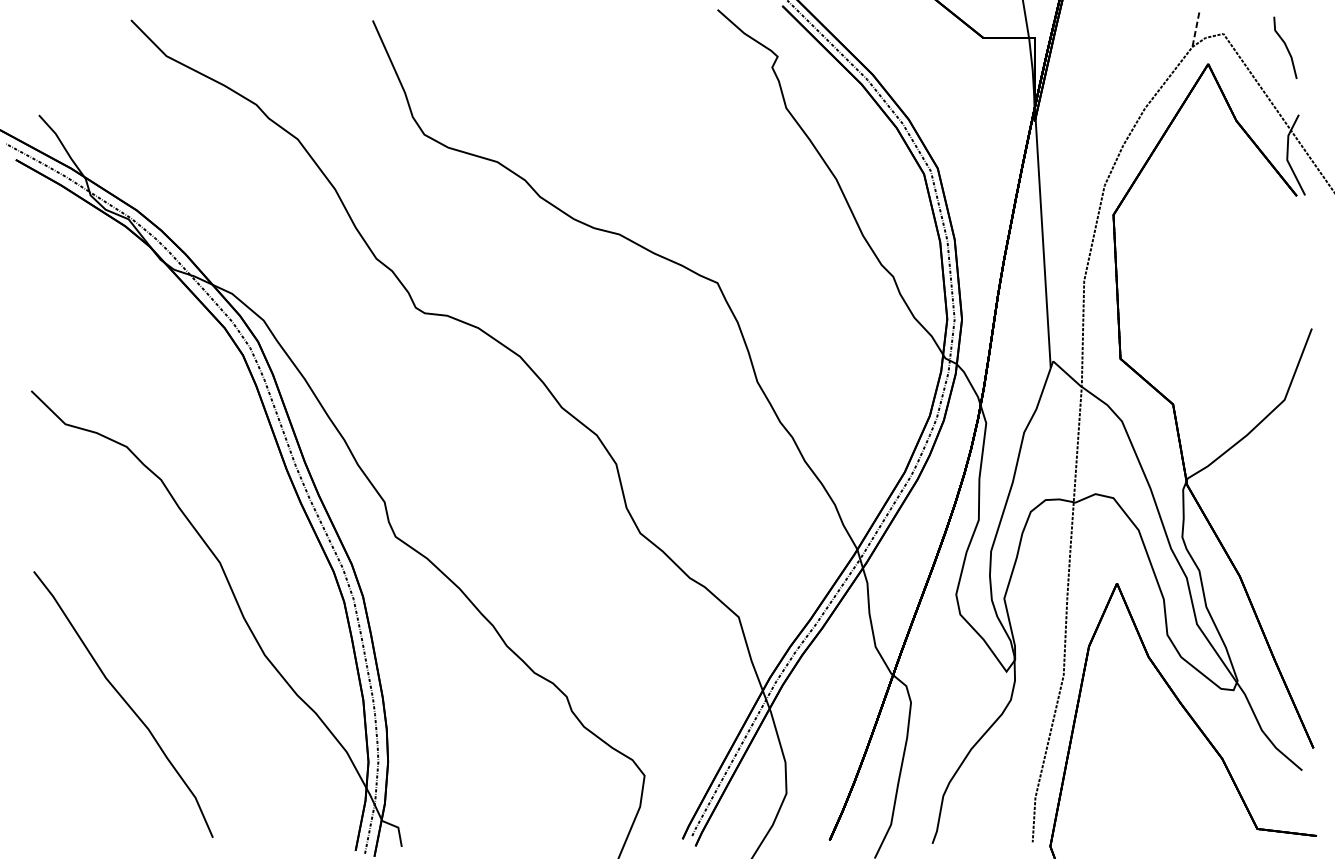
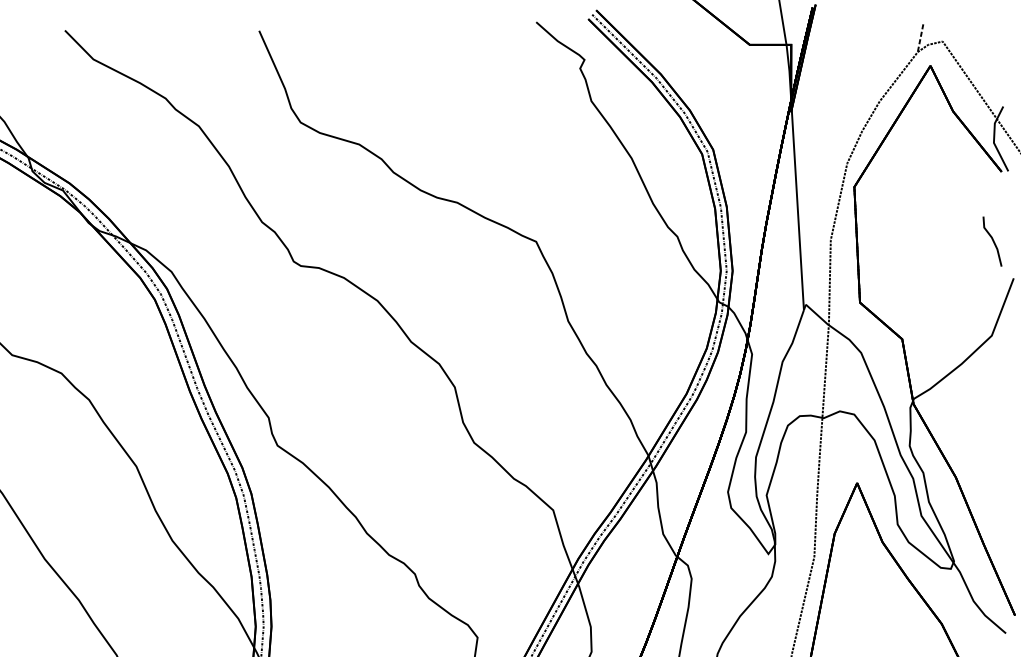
line: (1285, 47) -> (992, 241), moved

